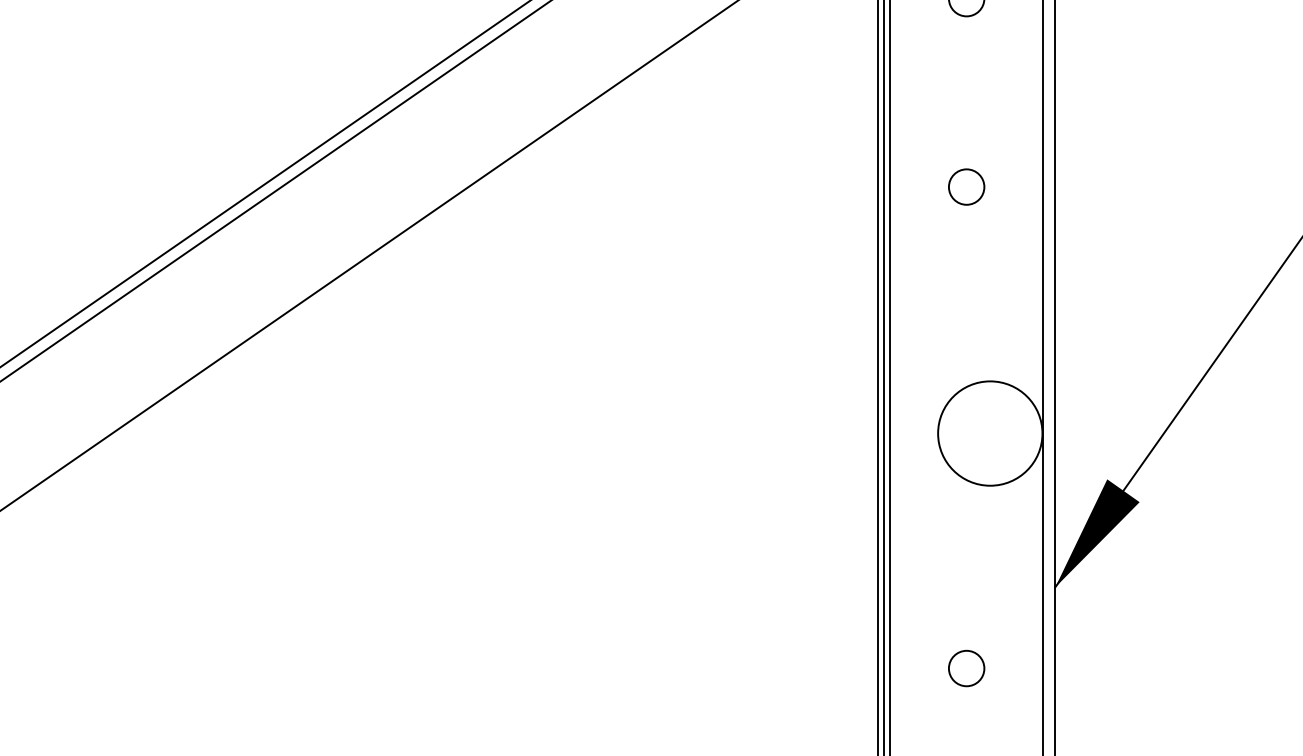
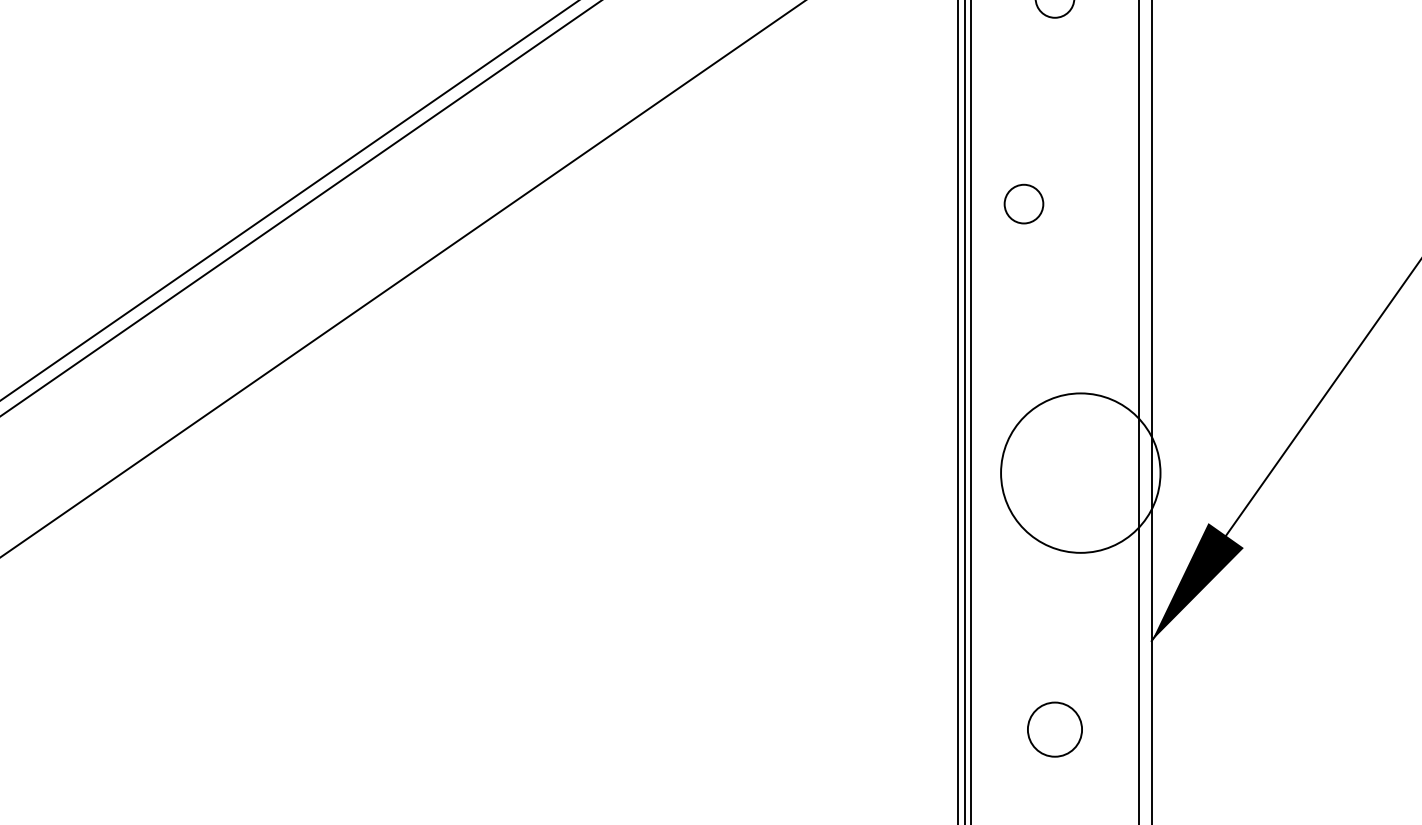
circle: (966, 186) -> (1023, 203), moved
circle: (990, 433) -> (1080, 473), size x1.4
circle: (966, 668) -> (1054, 729), size x1.4

